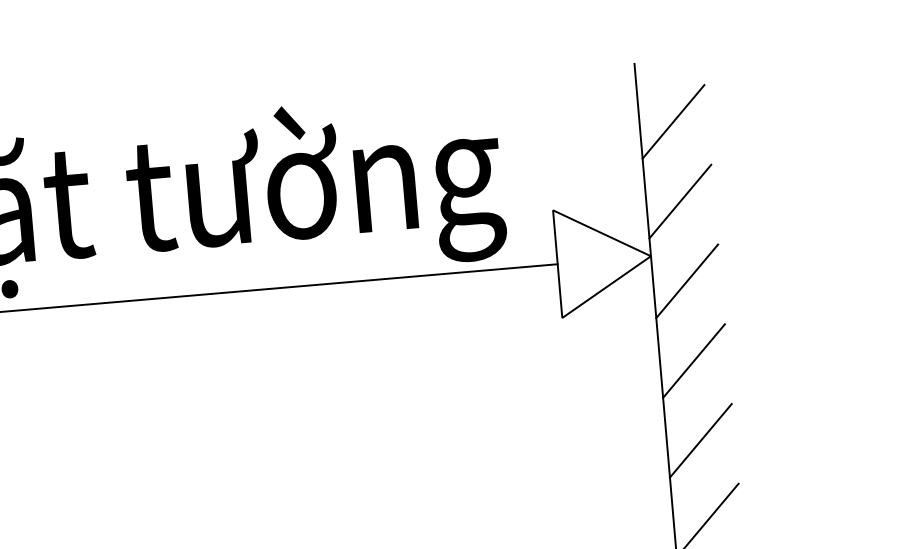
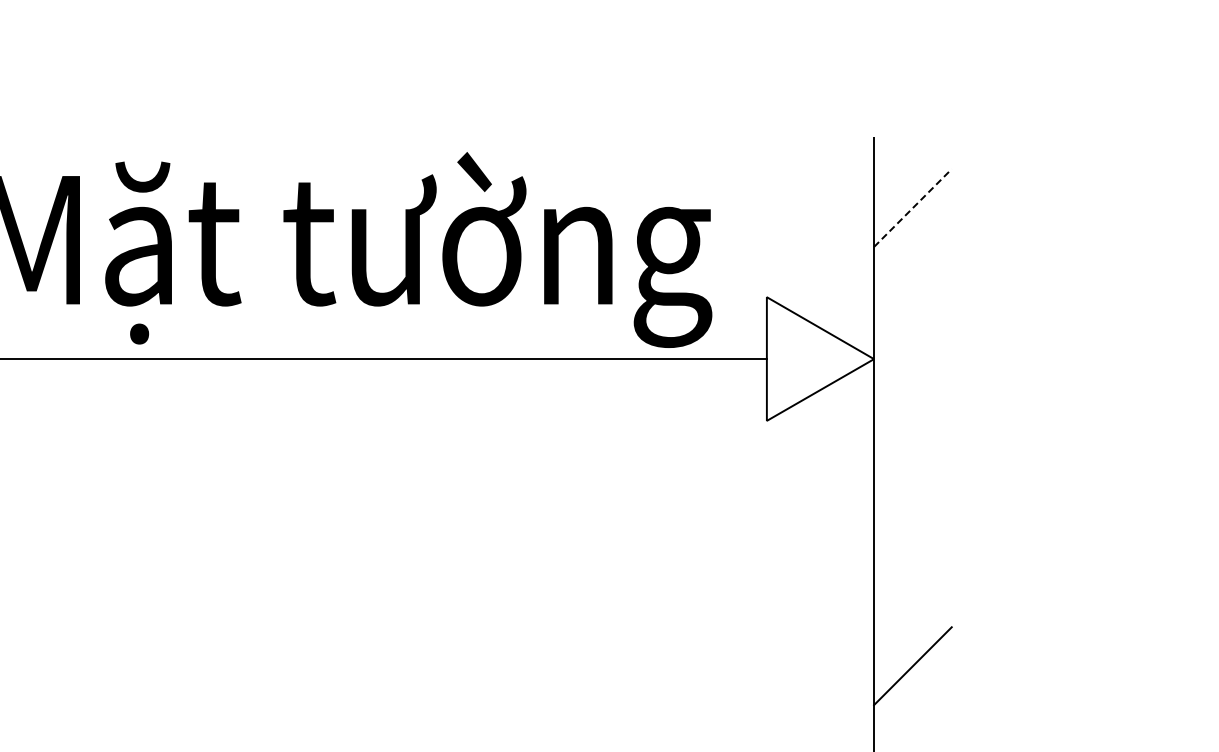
line: (673, 121) -> (913, 207), solid -> dashed
line: (679, 201) -> (912, 299), removed
line: (686, 281) -> (912, 391), removed
line: (693, 360) -> (912, 482), removed
line: (700, 440) -> (912, 574), removed

